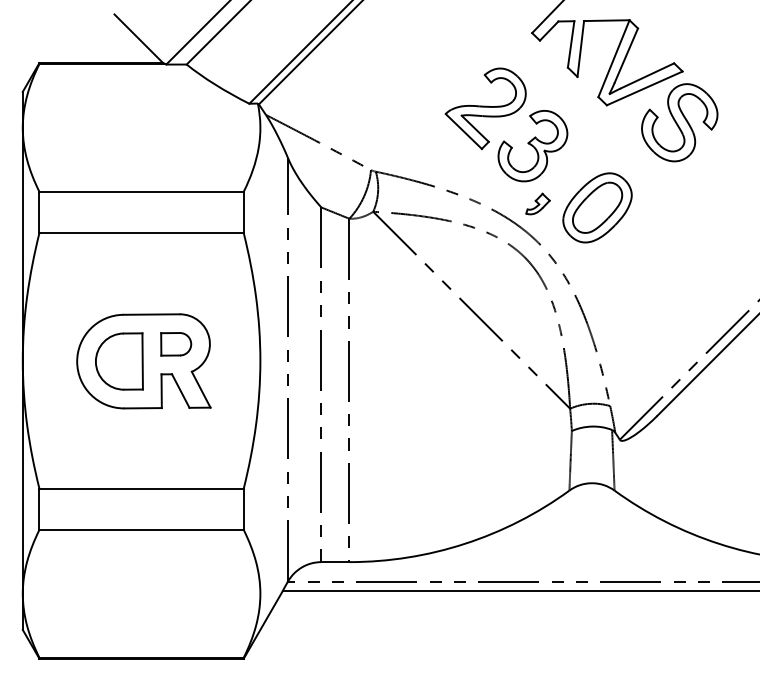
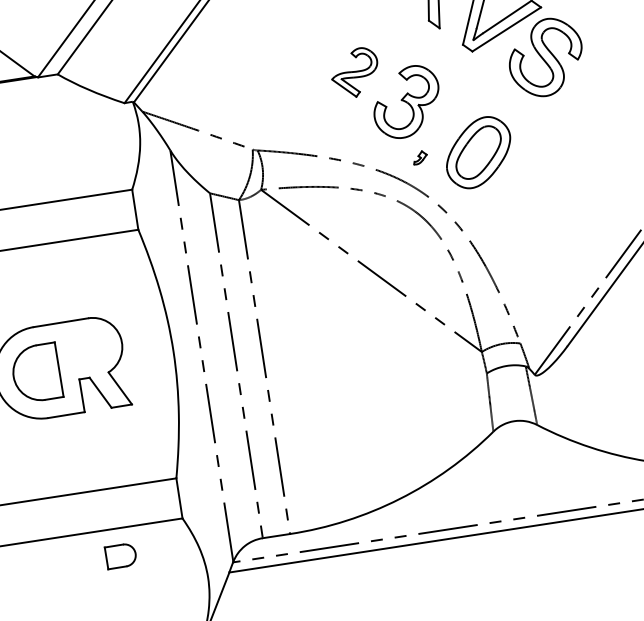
part: (485, 108) -> (354, 72), size x0.6
part: (537, 203) -> (419, 157), size x0.6
part: (176, 344) -> (121, 556), moved

